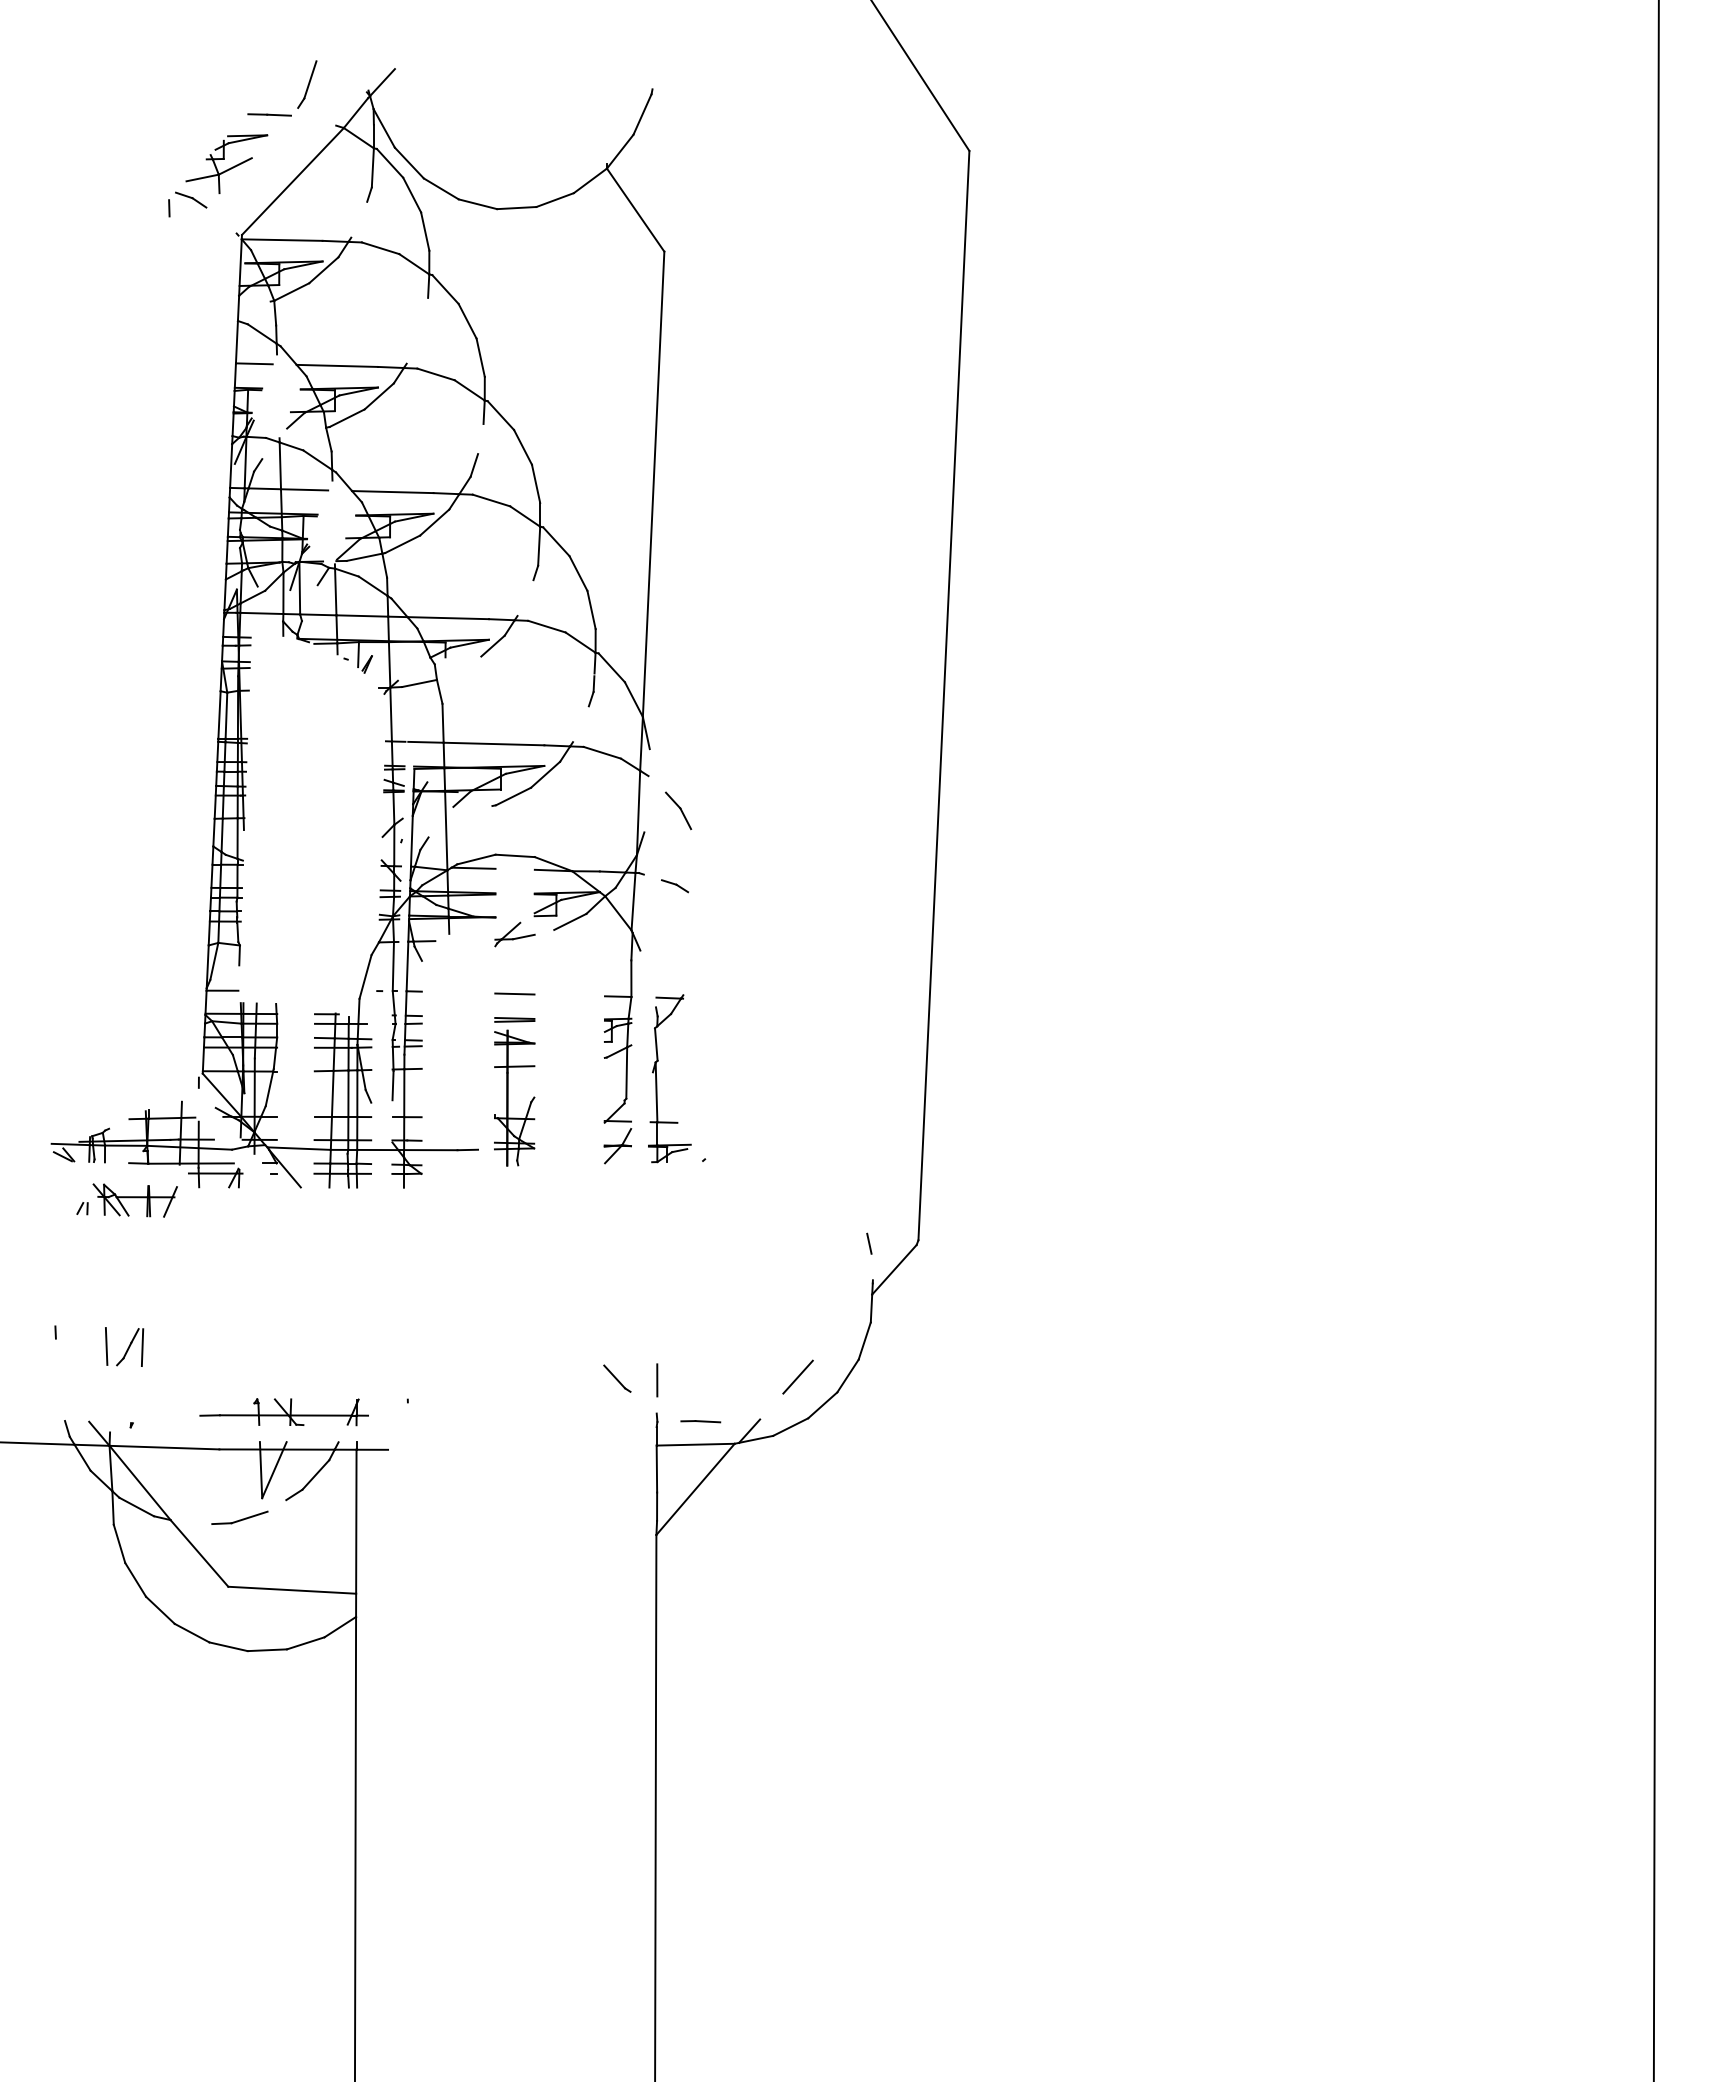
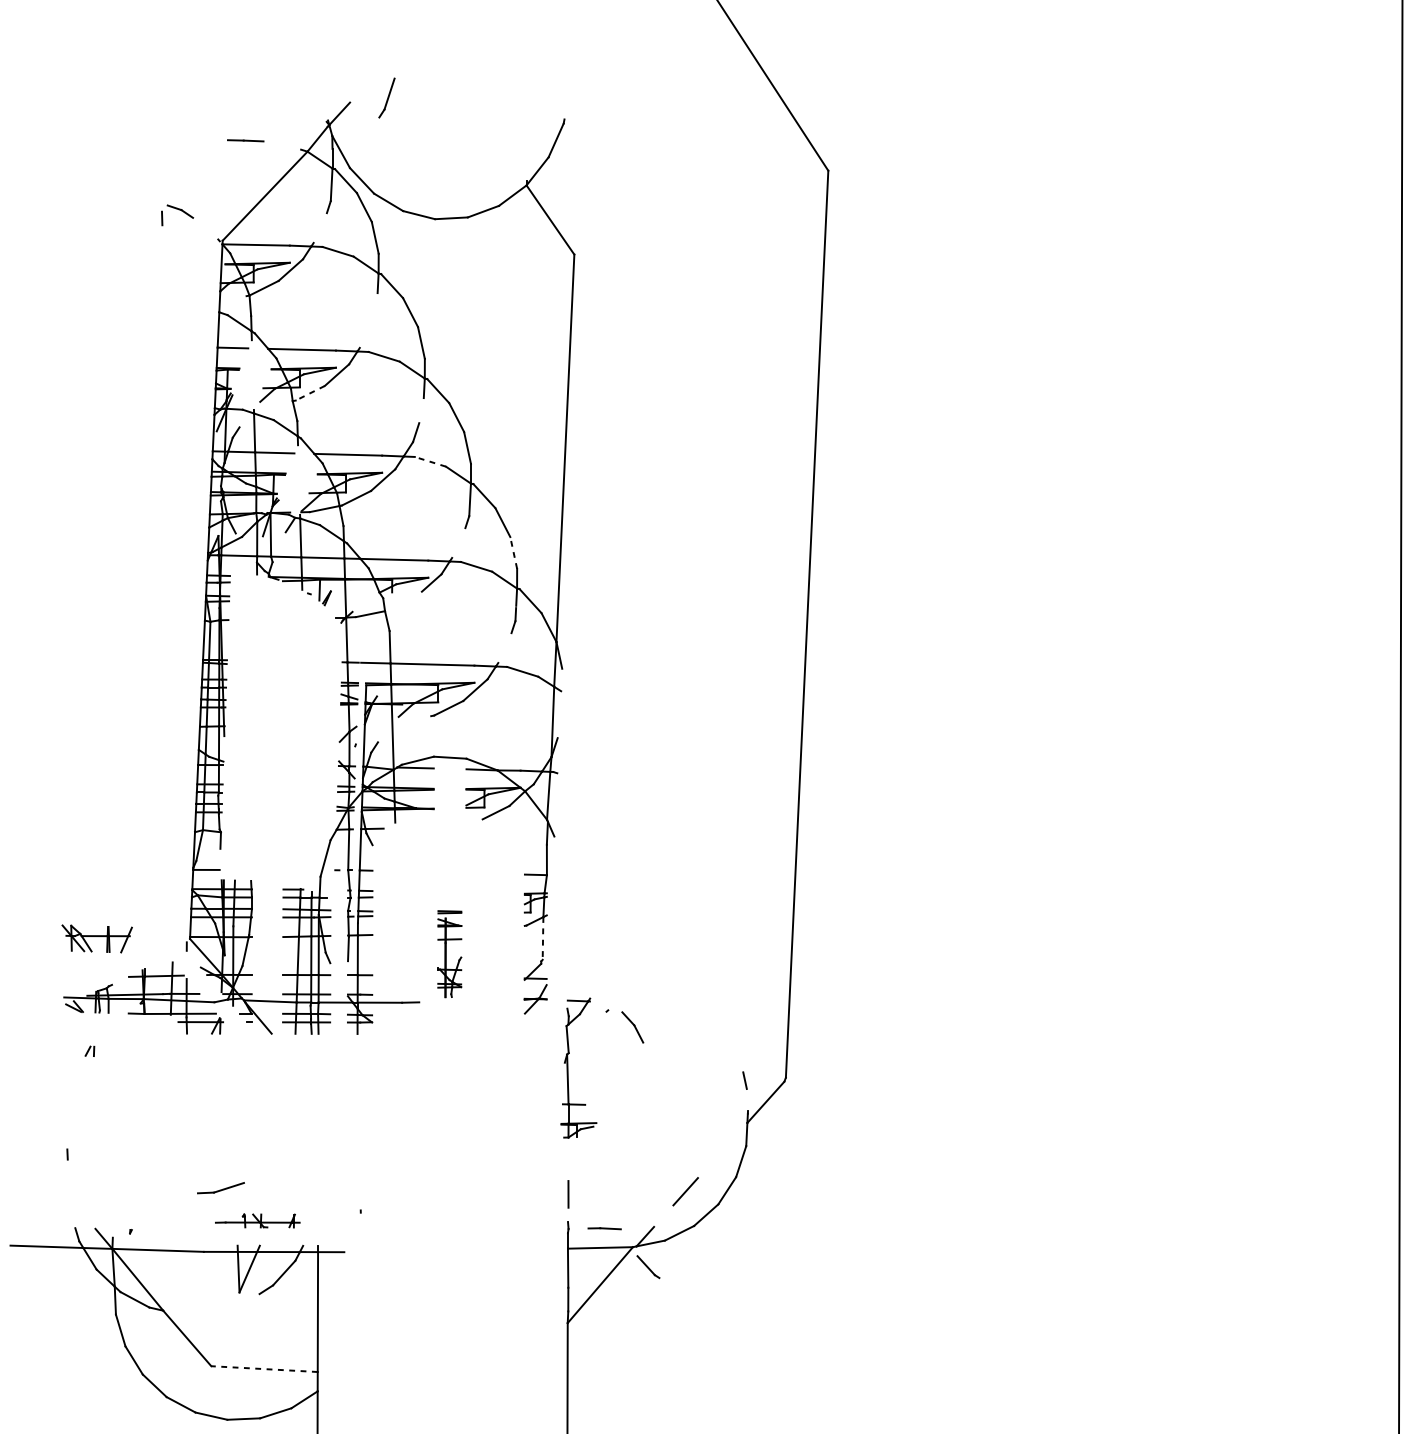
part: (307, 84) -> (387, 97), moved
part: (226, 164) -> (209, 182), removed
line: (347, 418) -> (310, 393), solid -> dashed
line: (491, 500) -> (430, 461), solid -> dashed
line: (591, 610) -> (513, 553), solid -> dashed
part: (678, 810) -> (632, 1027), moved
part: (674, 886) -> (582, 783), removed
part: (514, 934) -> (449, 823), removed
line: (514, 993) -> (449, 872), removed
line: (626, 1073) -> (542, 938), solid -> dashed
part: (657, 1079) -> (568, 1068), moved
part: (514, 1091) -> (449, 953), size x0.7
part: (134, 1200) -> (96, 938), moved
line: (106, 1346) -> (109, 1166), removed
part: (130, 1347) -> (129, 1167), removed
part: (617, 1378) -> (648, 1266), moved
part: (283, 1412) -> (257, 1221), size x0.6
part: (239, 1517) -> (220, 1187), moved
line: (292, 1590) -> (264, 1369), solid -> dashed

